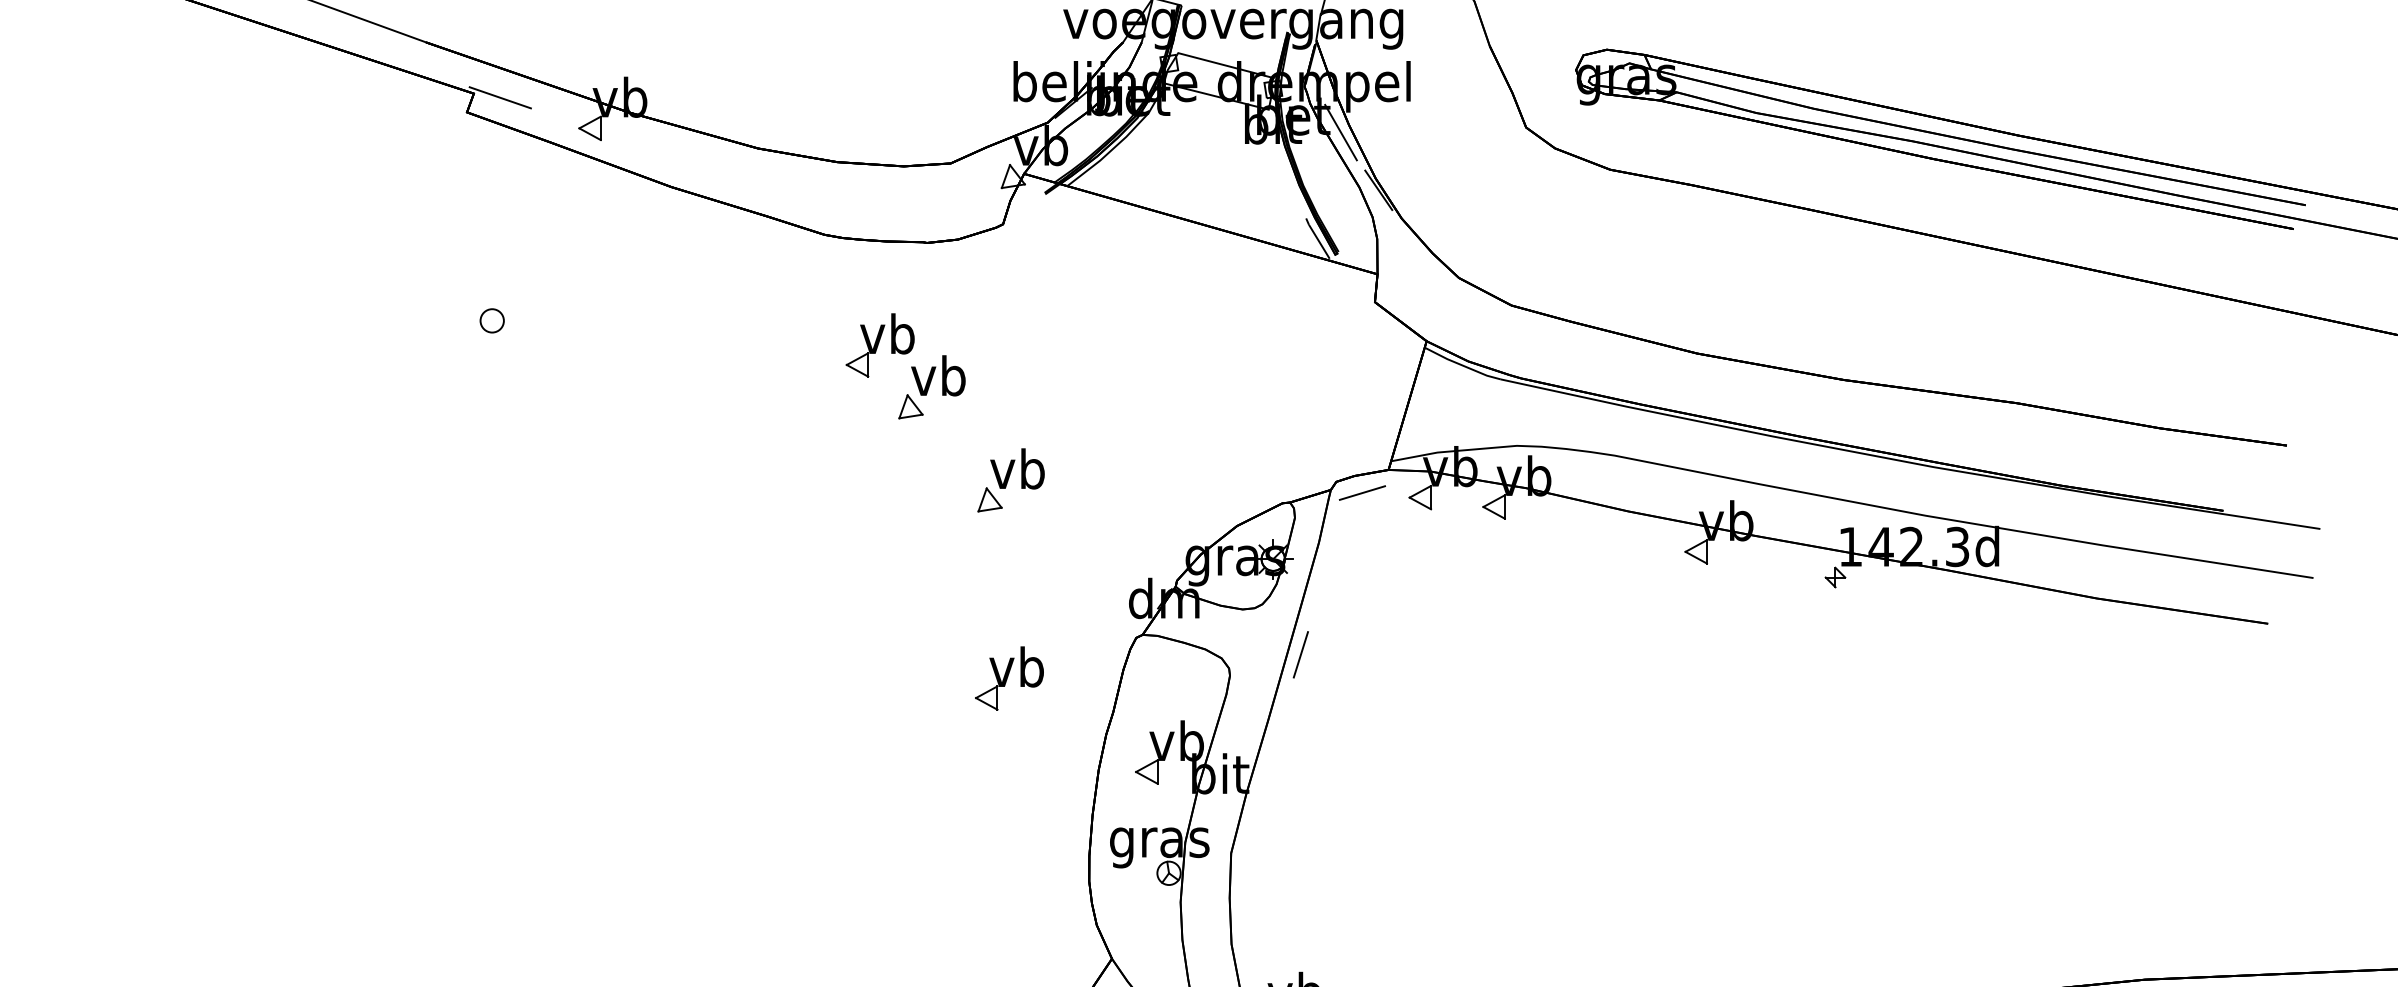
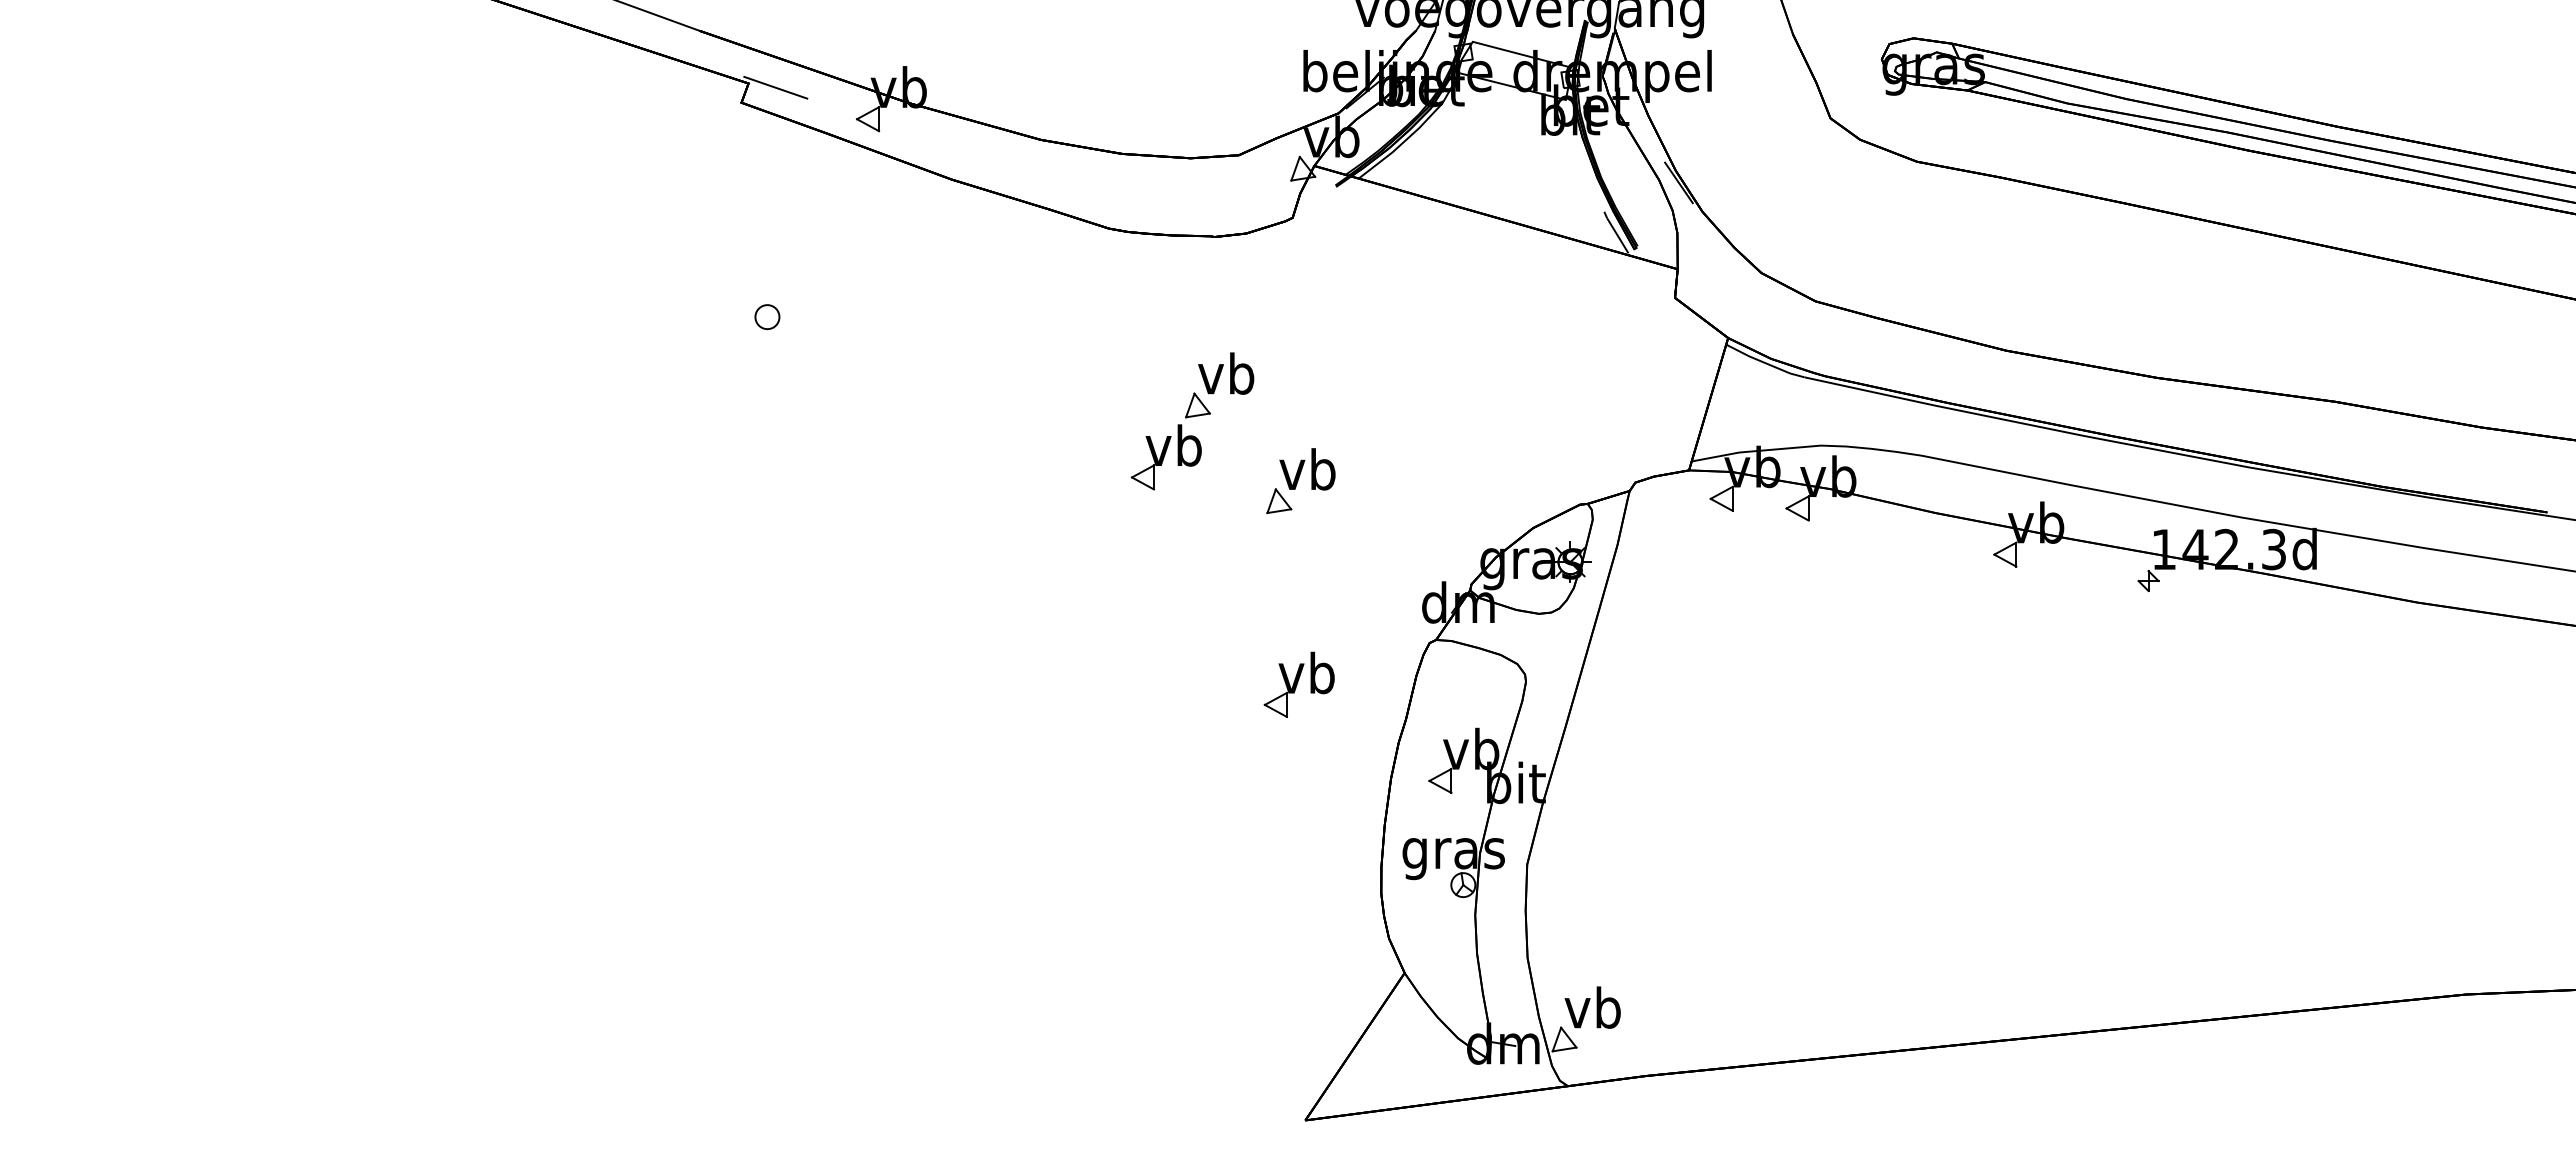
line: (1340, 132) -> (1639, 123), removed
part: (879, 345) -> (1165, 457), moved
line: (1362, 493) -> (1662, 494), removed
line: (1300, 654) -> (1598, 660), removed

